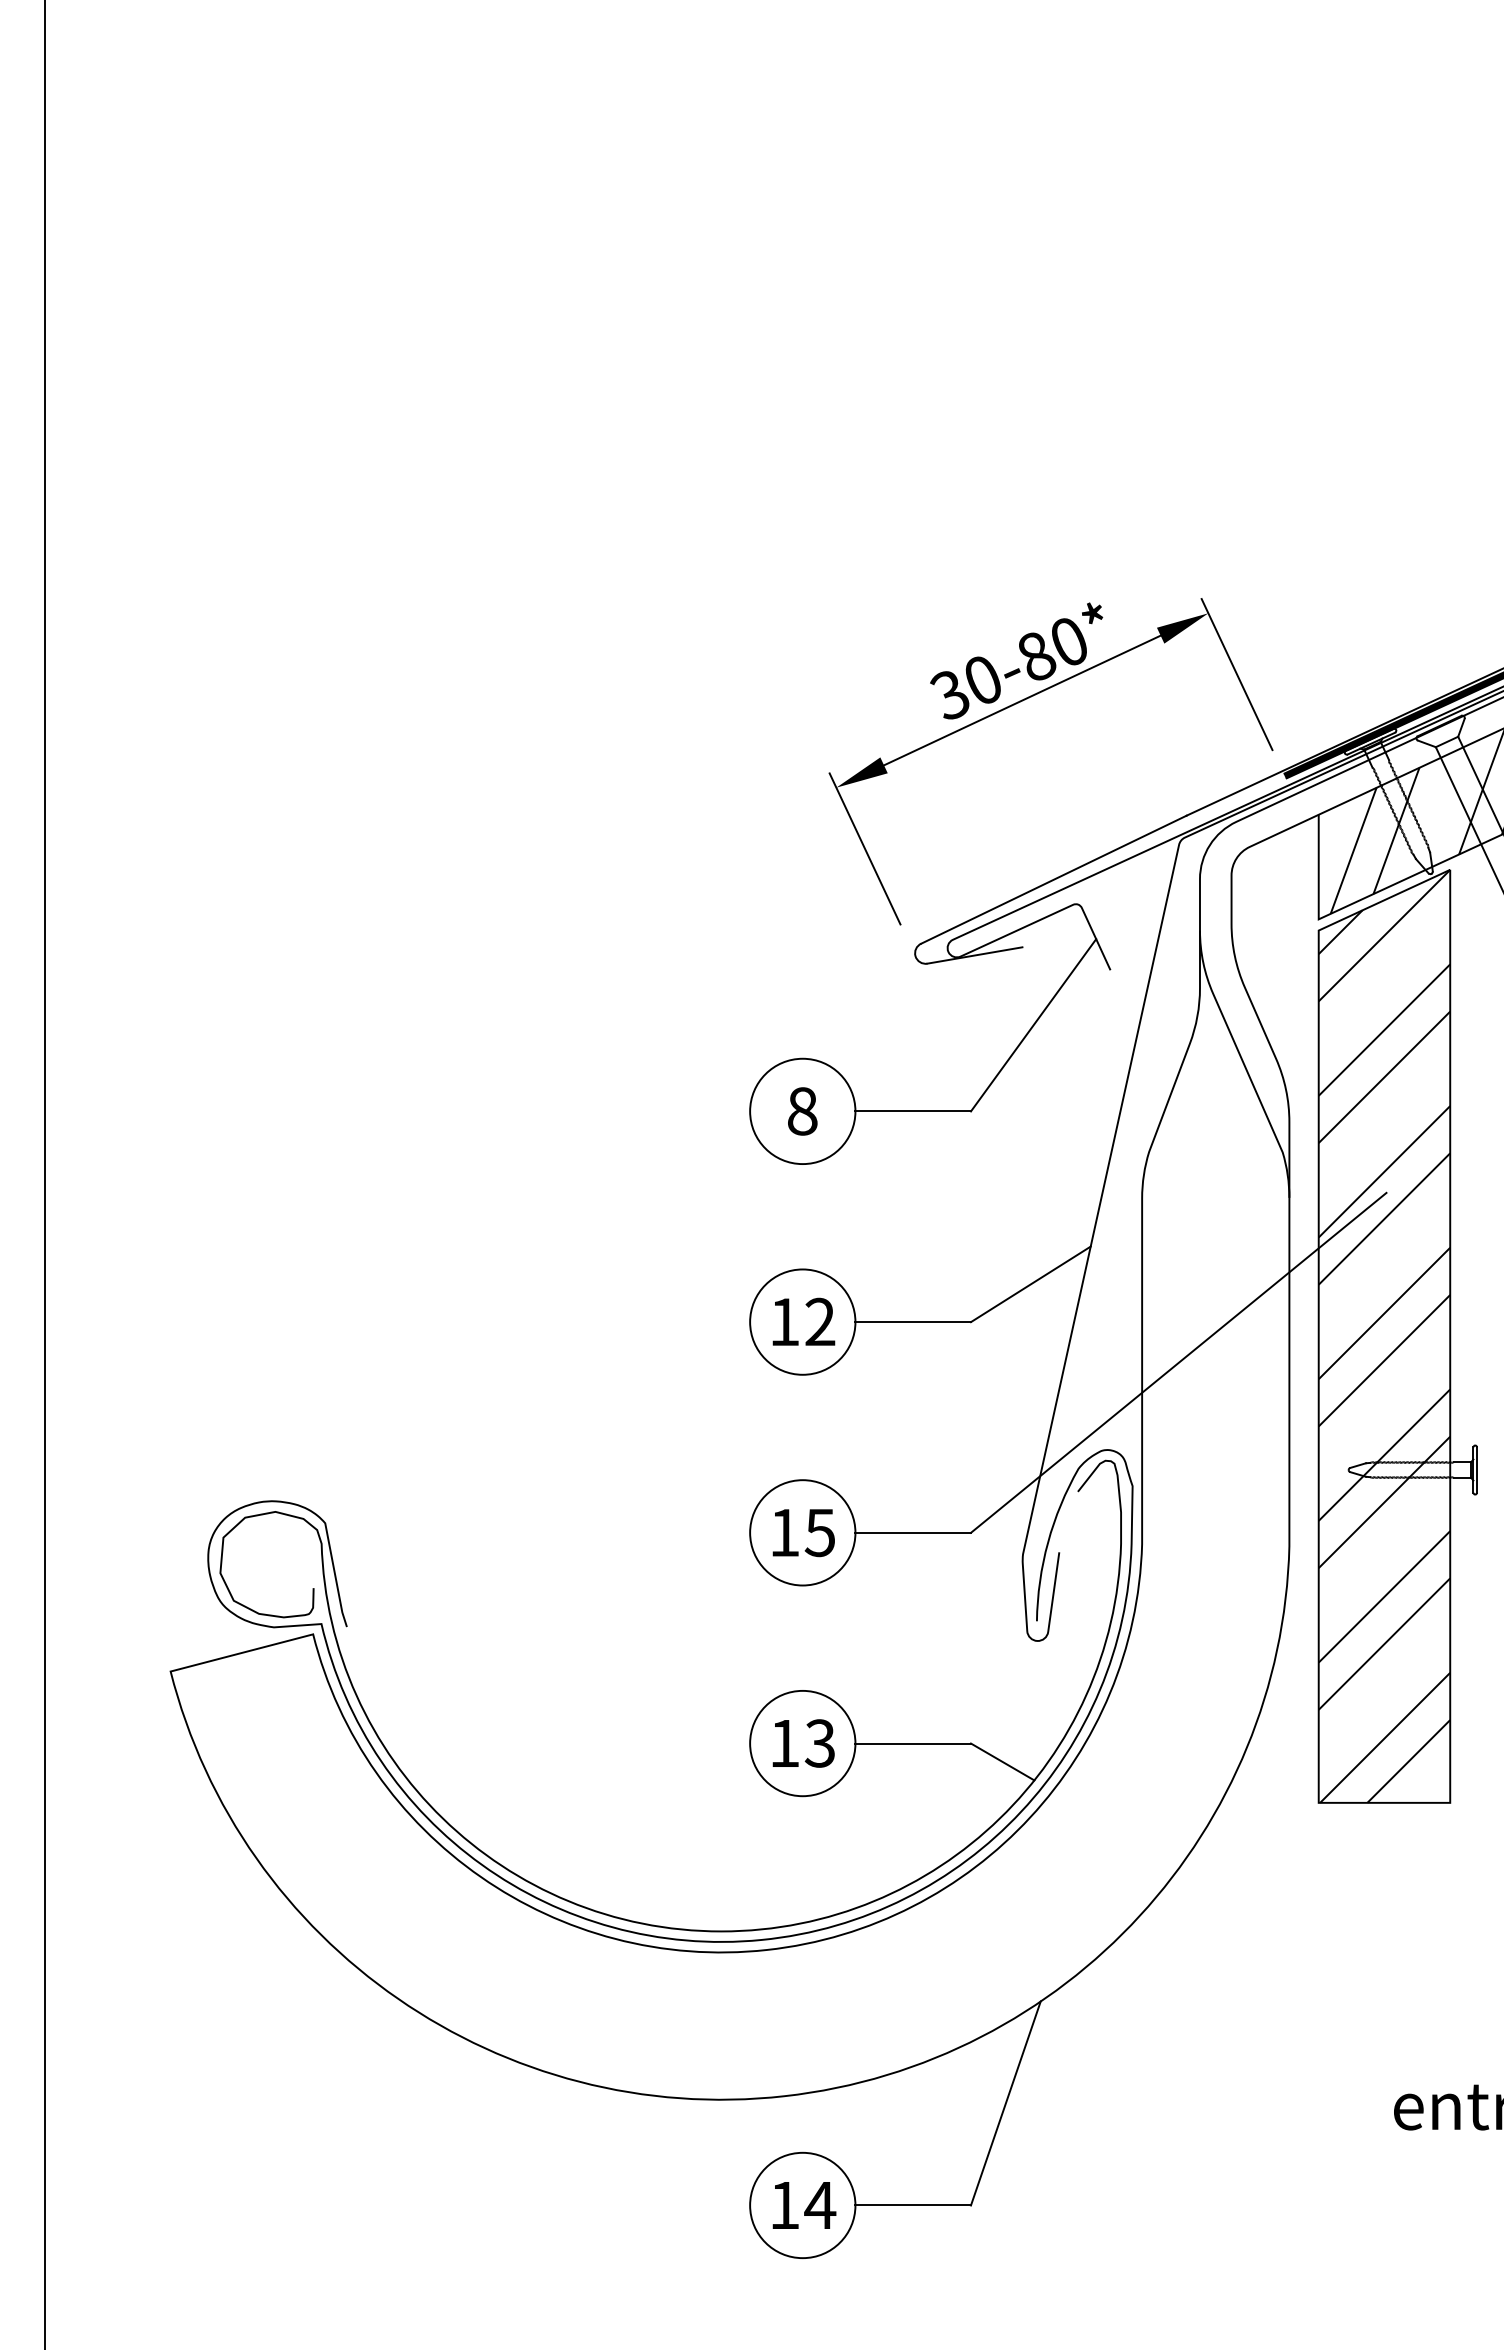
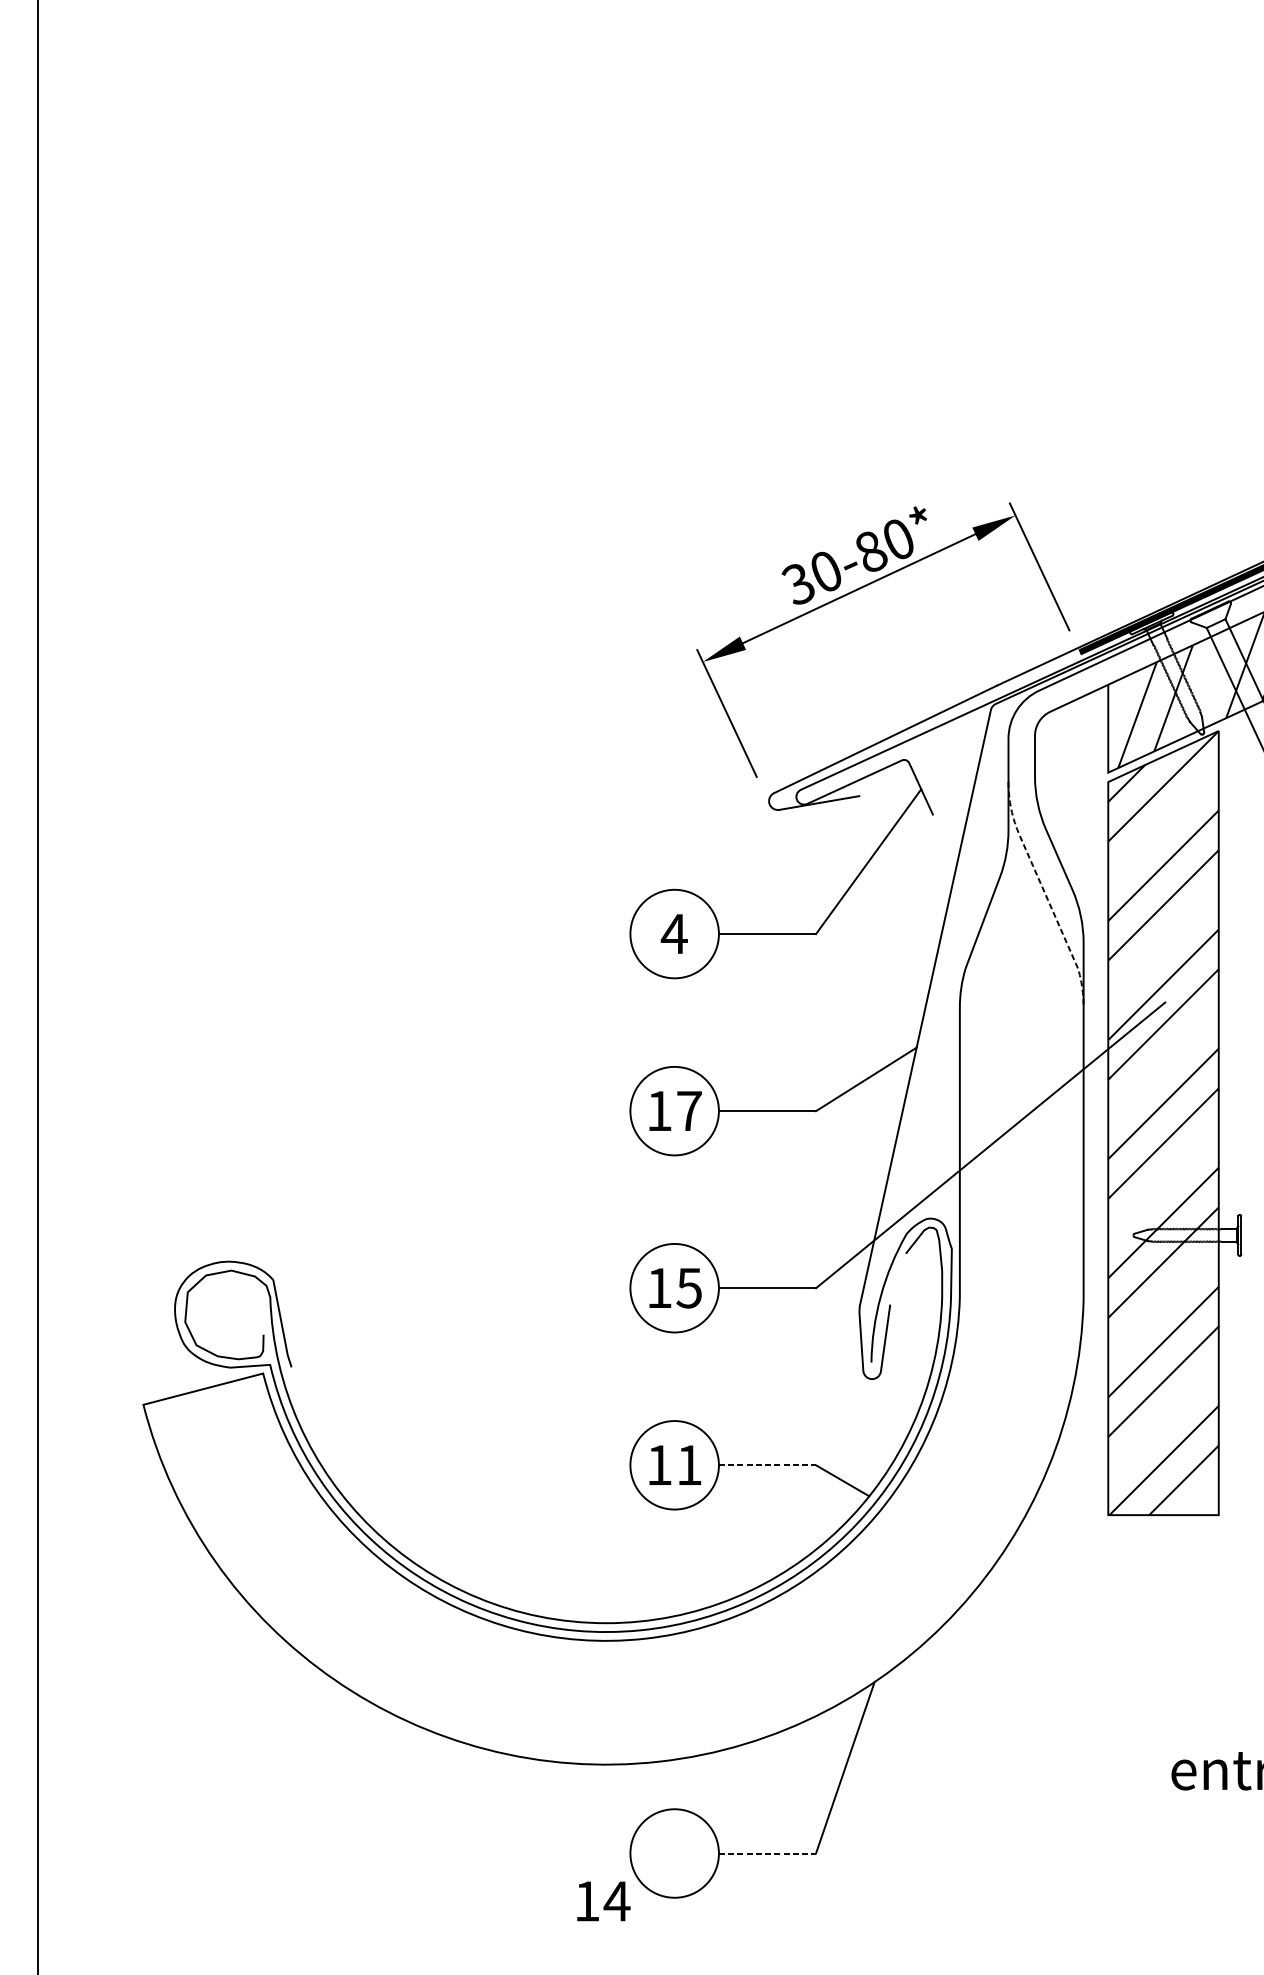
line: (1244, 1064) -> (1045, 894), solid -> dashed
text: (802, 1111) -> (674, 934), 8 -> 4
text: (820, 1321) -> (689, 1110), 12 -> 17
text: (819, 1743) -> (688, 1465), 13 -> 11
line: (913, 1743) -> (767, 1465), solid -> dashed
text: (804, 2205) -> (603, 1901), moved
line: (913, 2205) -> (767, 1853), solid -> dashed

